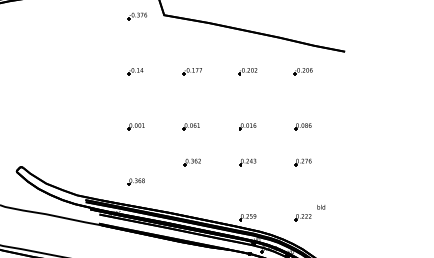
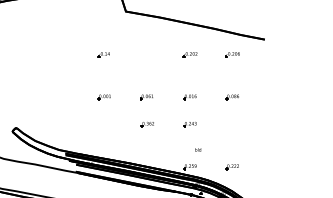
part: (136, 16) -> (104, 12), removed
part: (191, 71) -> (146, 54), removed
part: (302, 162) -> (232, 124), removed
part: (135, 181) -> (103, 139), removed
text: (321, 207) -> (198, 150), moved

